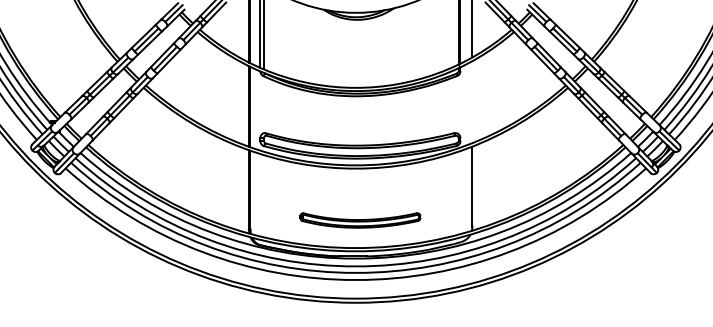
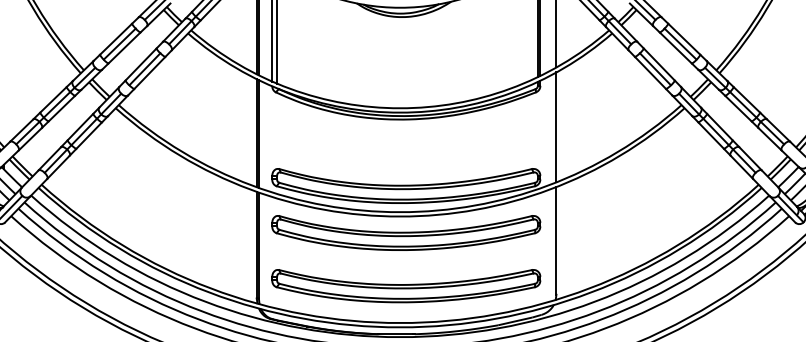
line: (472, 102) -> (556, 127), added
part: (360, 180) -> (406, 232), added
part: (360, 220) -> (406, 286), size x1.67

